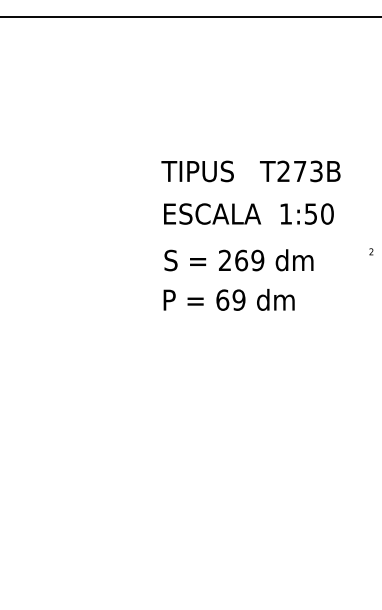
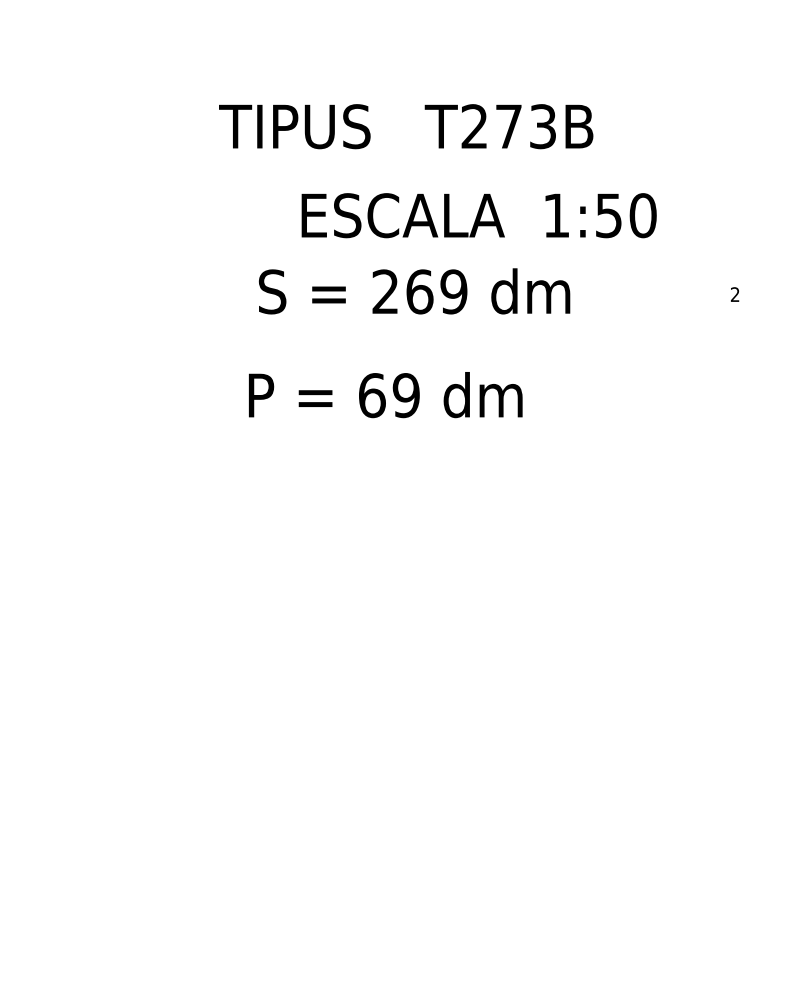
text: (250, 171) -> (405, 126), moved
text: (238, 260) -> (413, 291), moved
text: (228, 299) -> (384, 394), moved

